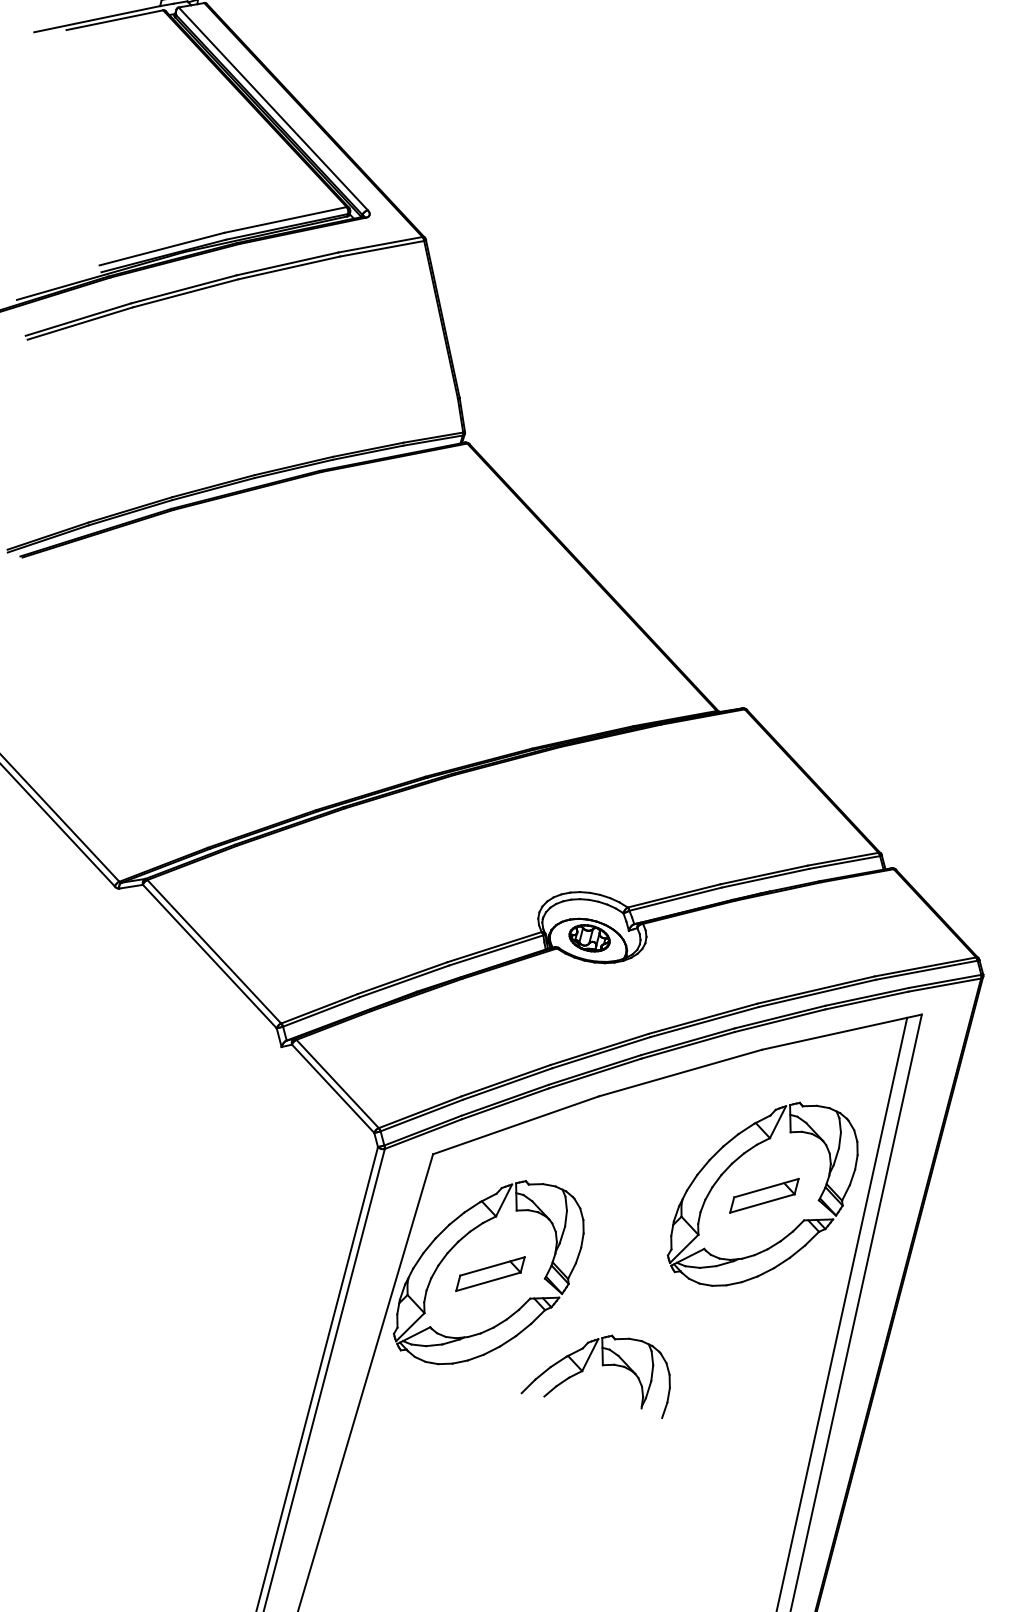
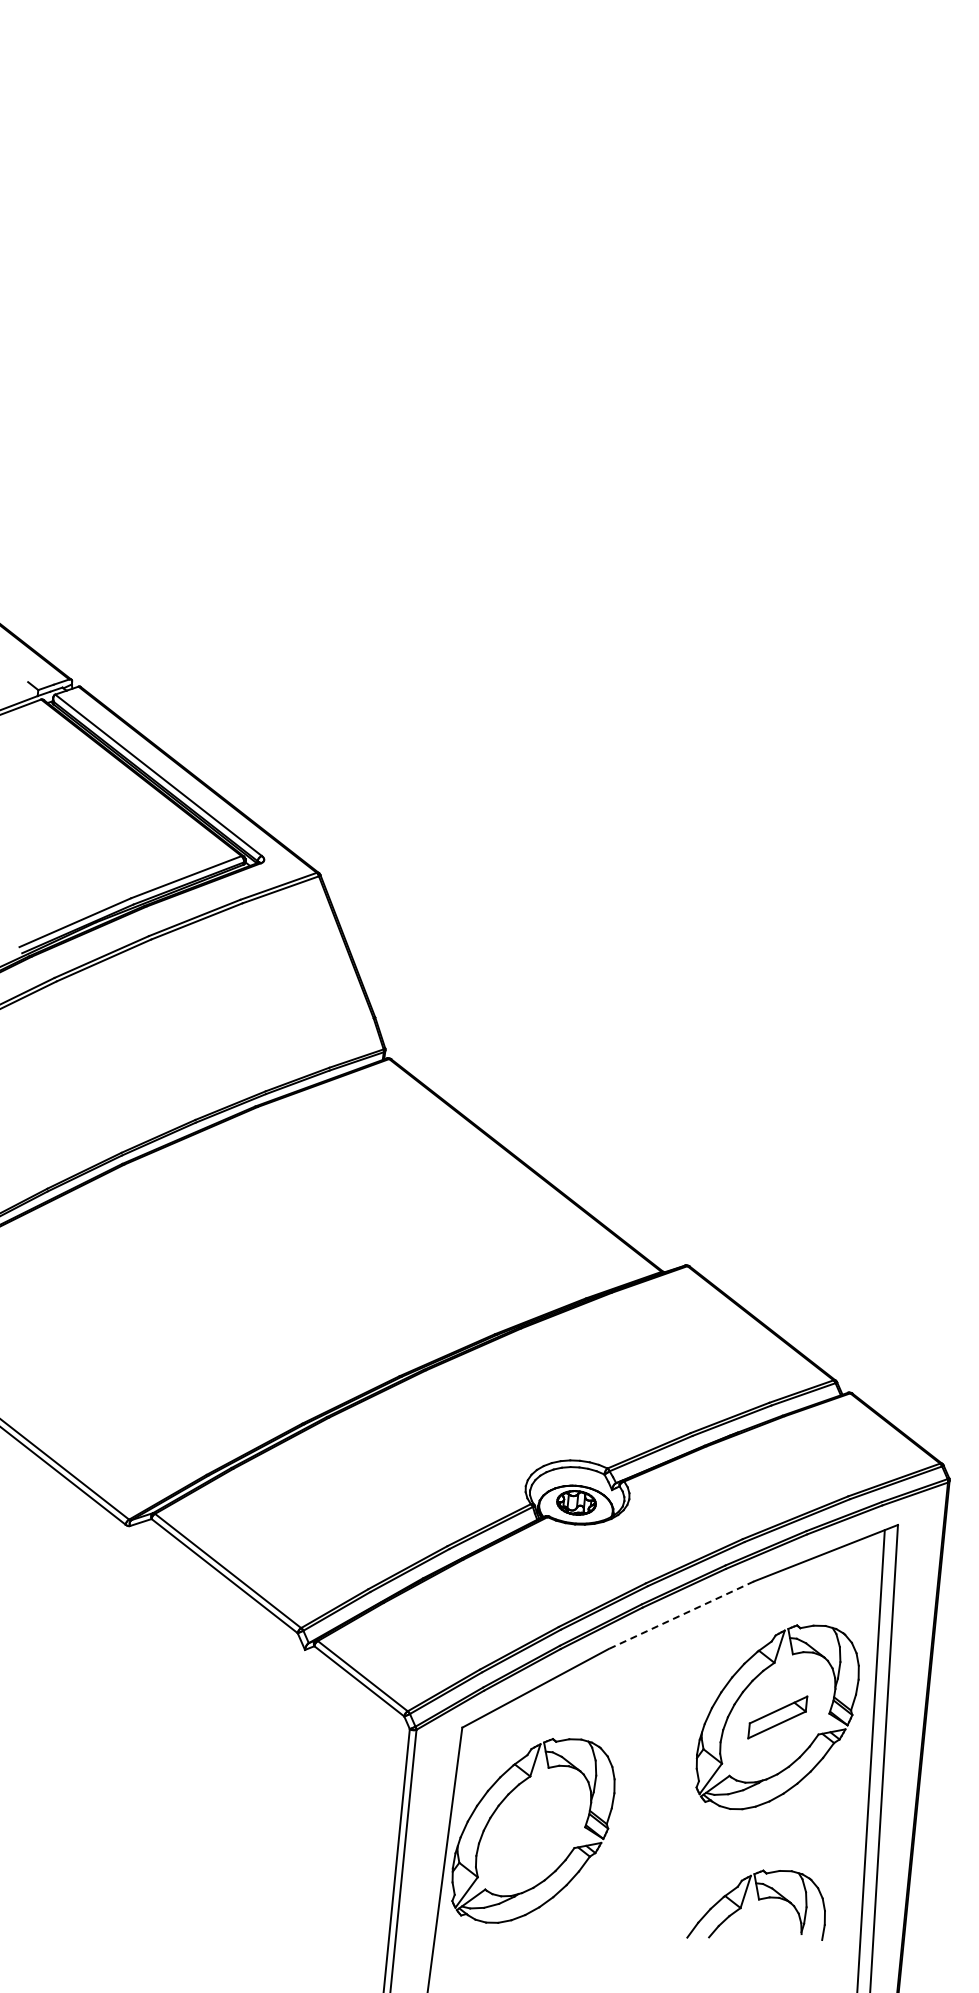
line: (679, 1073) -> (680, 1615), solid -> dashed
part: (490, 1273) -> (533, 1830), removed
part: (598, 1369) -> (755, 1904), moved

